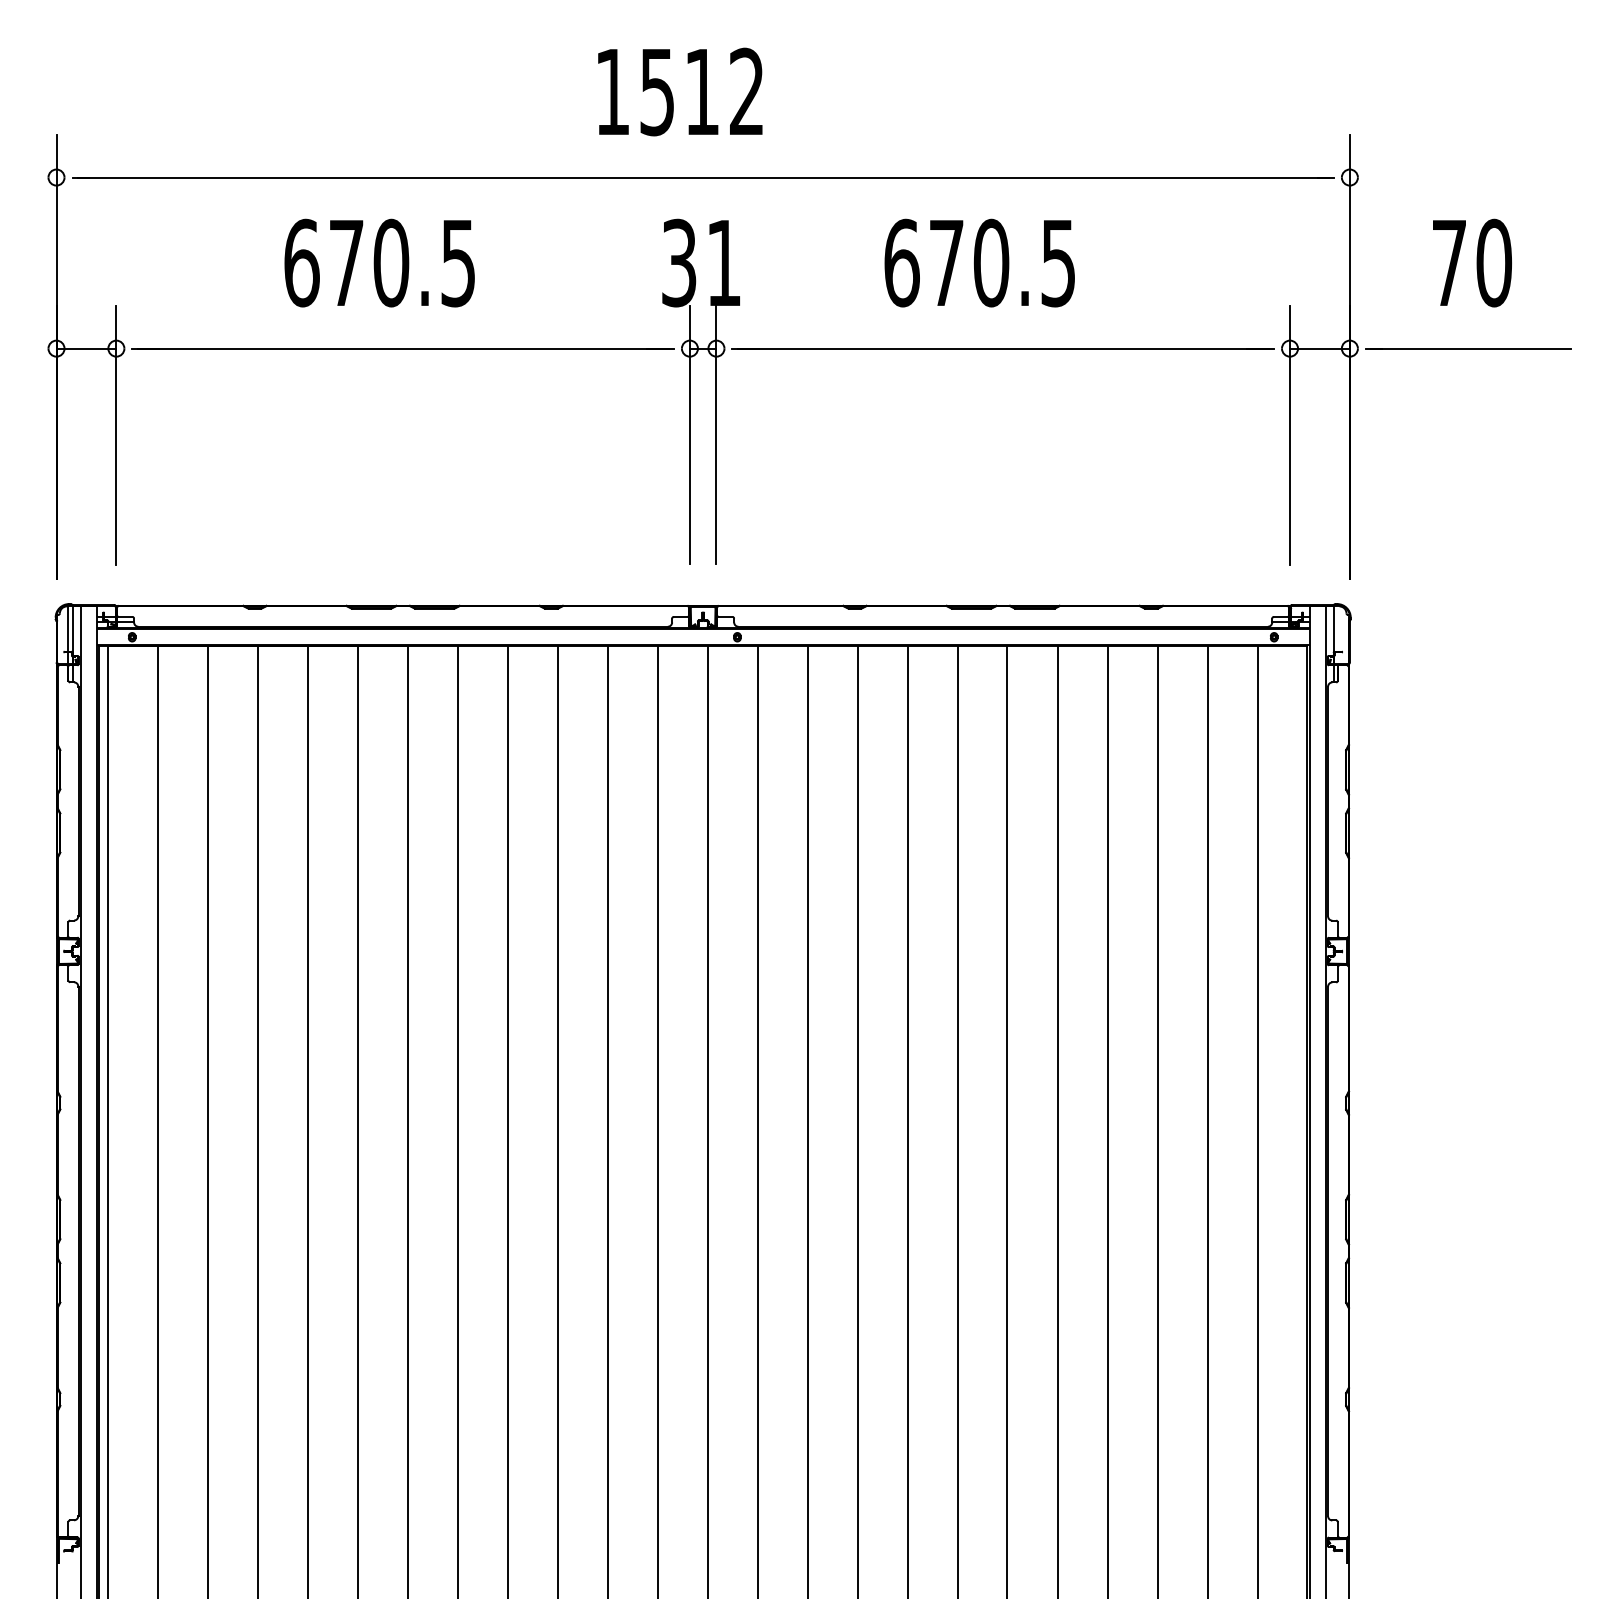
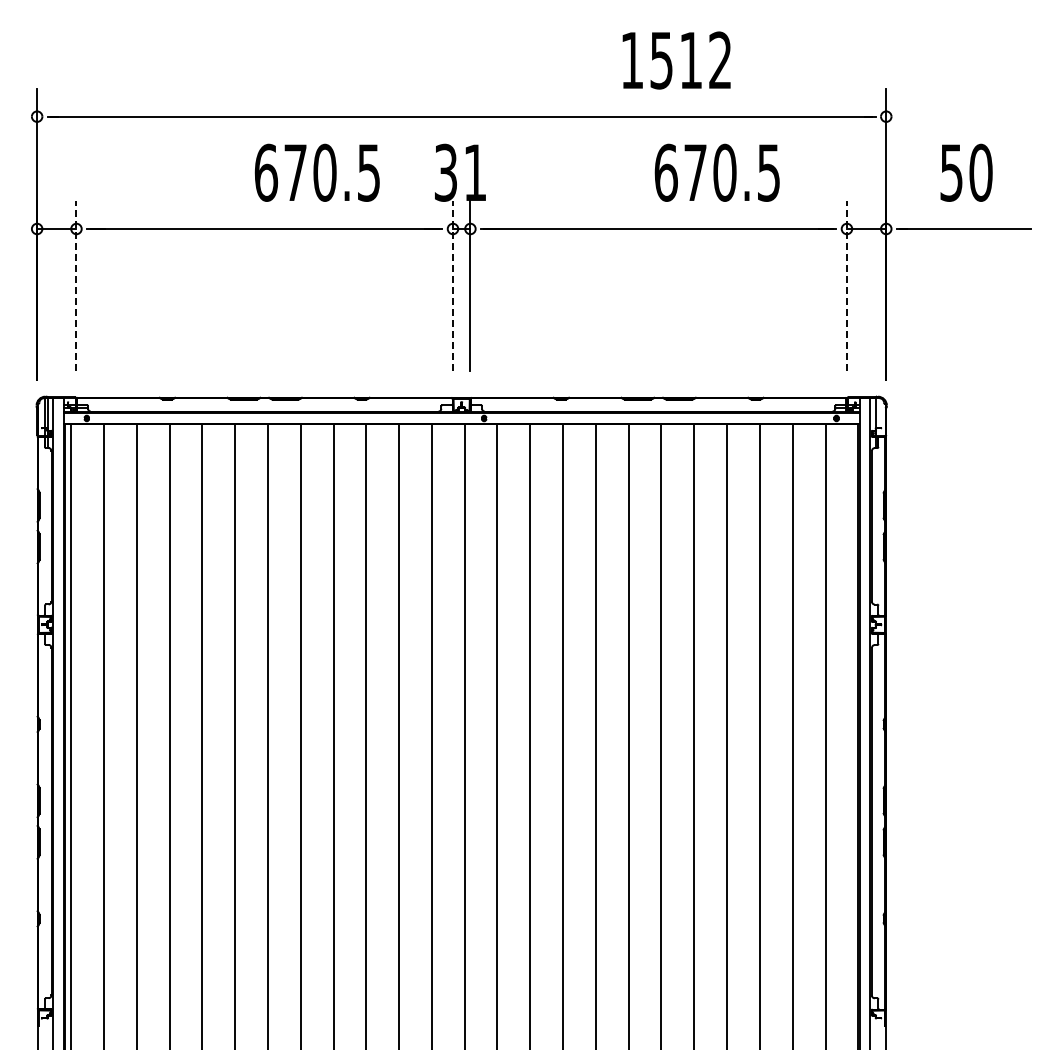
text: (680, 91) -> (676, 60), moved
text: (378, 262) -> (316, 172), moved
text: (978, 262) -> (716, 172), moved
text: (1449, 262) -> (951, 172), 70 -> 50
line: (116, 434) -> (76, 285), solid -> dashed
line: (690, 434) -> (453, 285), solid -> dashed
line: (1289, 434) -> (846, 285), solid -> dashed

